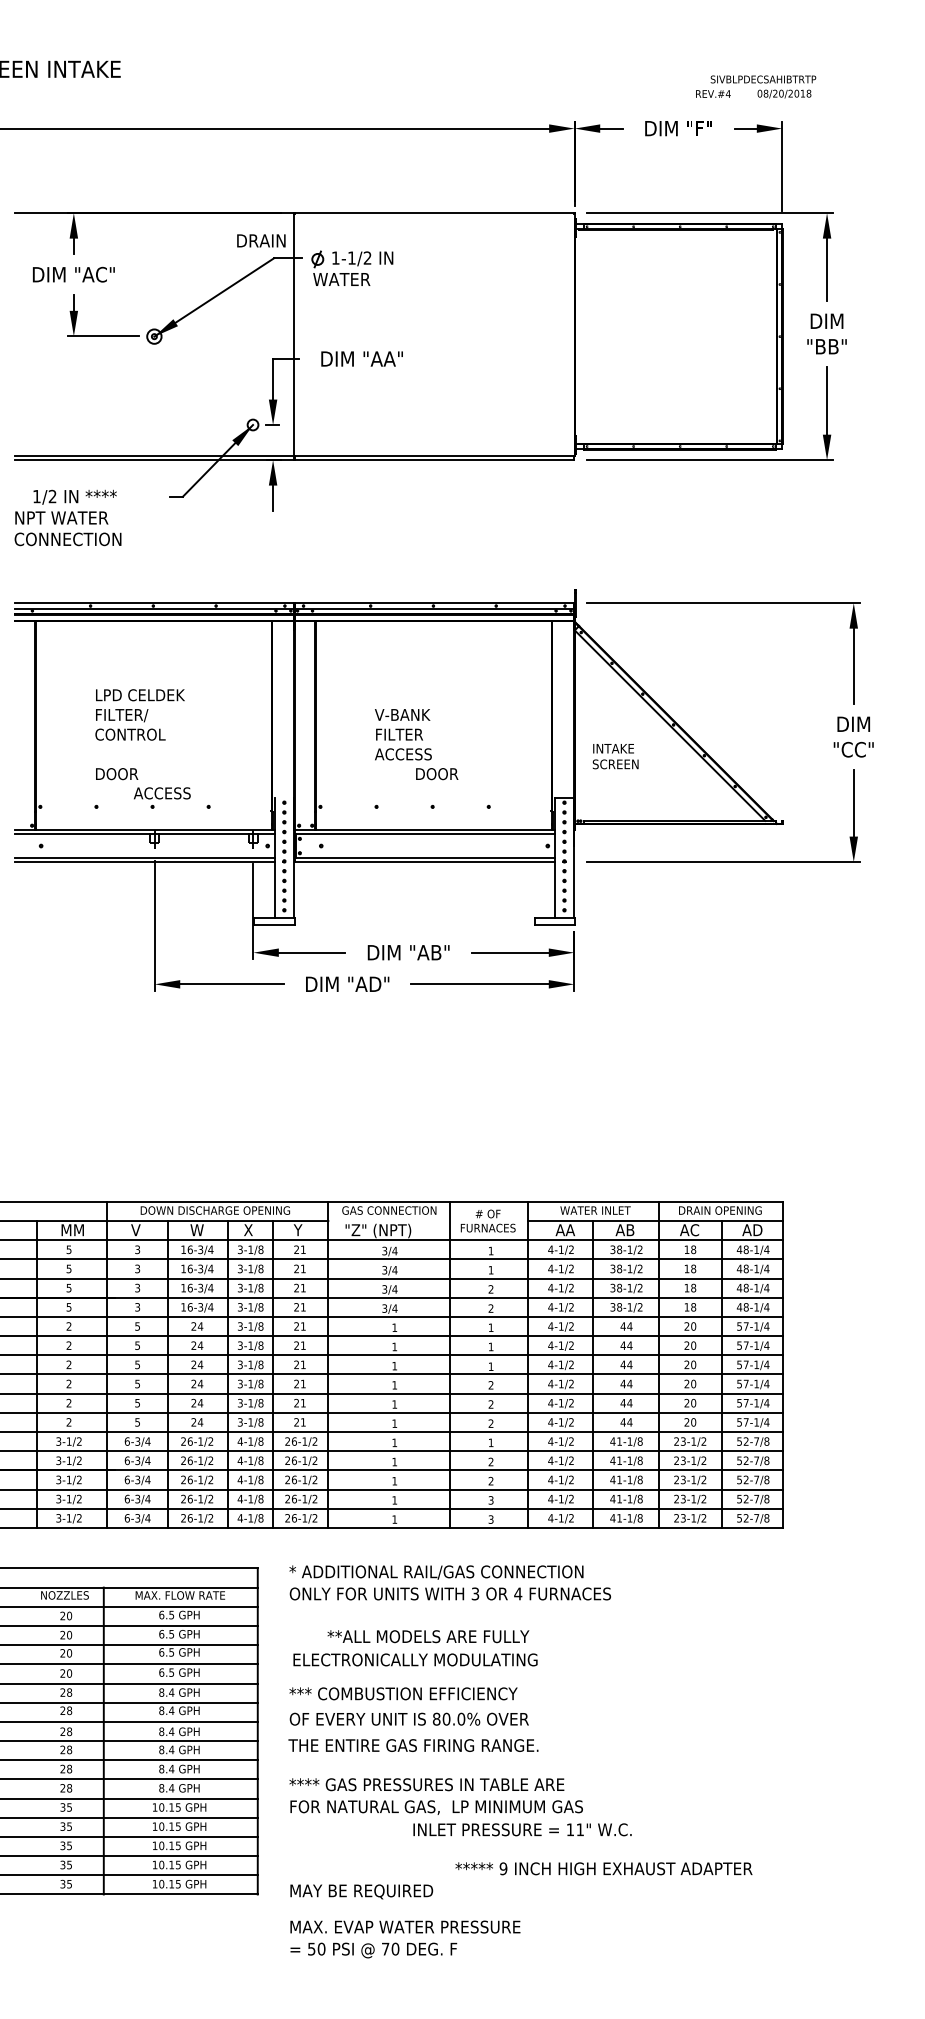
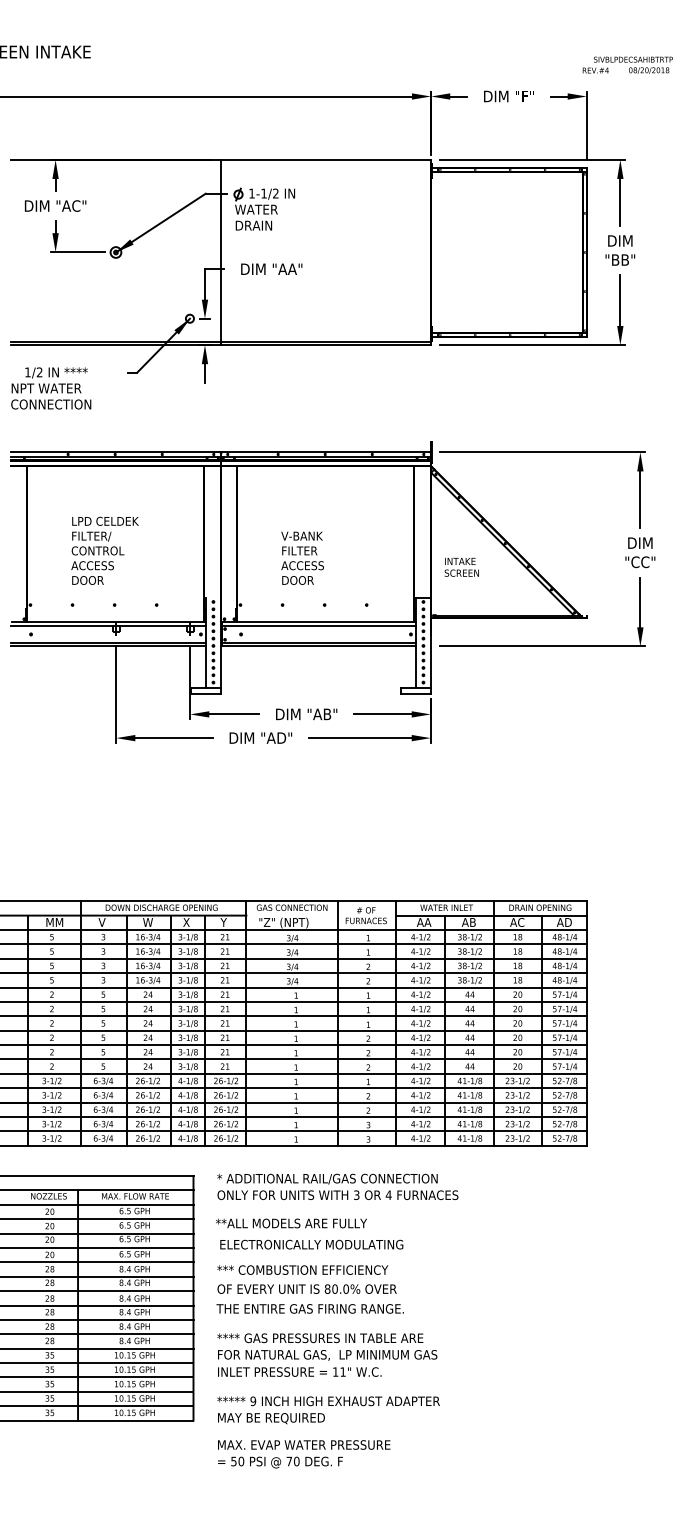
text: (756, 86) -> (628, 64), moved
text: (261, 240) -> (254, 225), moved
text: (437, 774) -> (298, 580), moved
text: (162, 793) -> (92, 565), moved
text: (428, 1636) -> (291, 1223), moved
text: (522, 1829) -> (299, 1371), moved
text: (603, 1868) -> (328, 1401), moved

